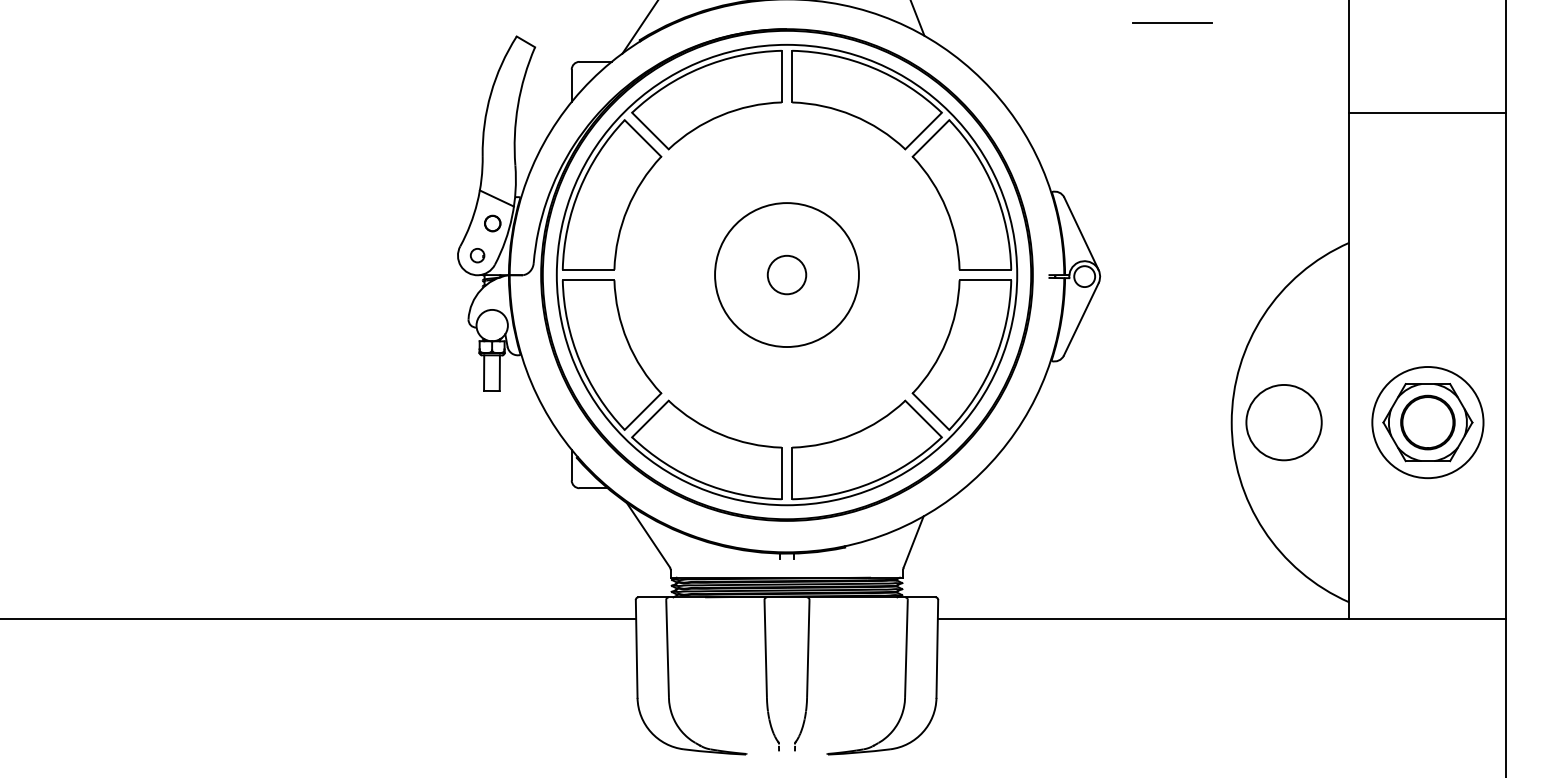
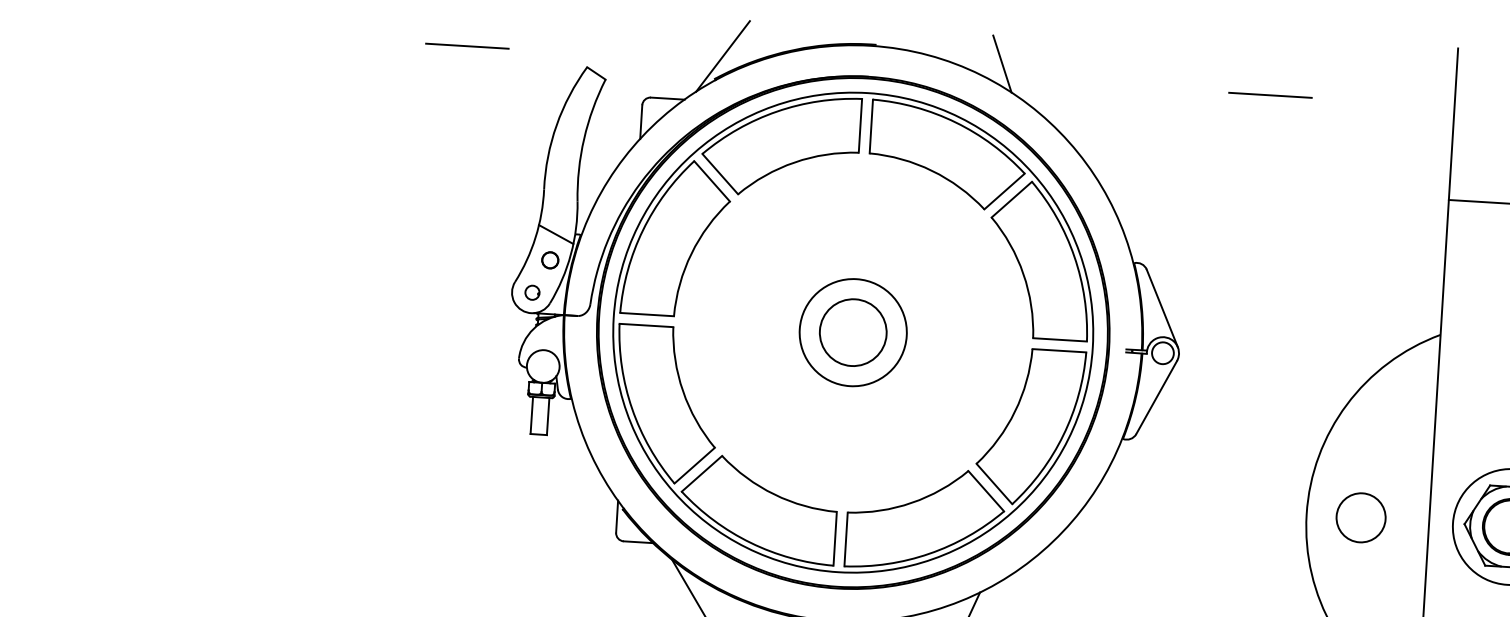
line: (400, 22) -> (467, 45), added
circle: (786, 274) -> (852, 332), size x0.71
circle: (786, 275) -> (852, 333), size x1.67
circle: (1283, 422) -> (1360, 517), size x0.62

